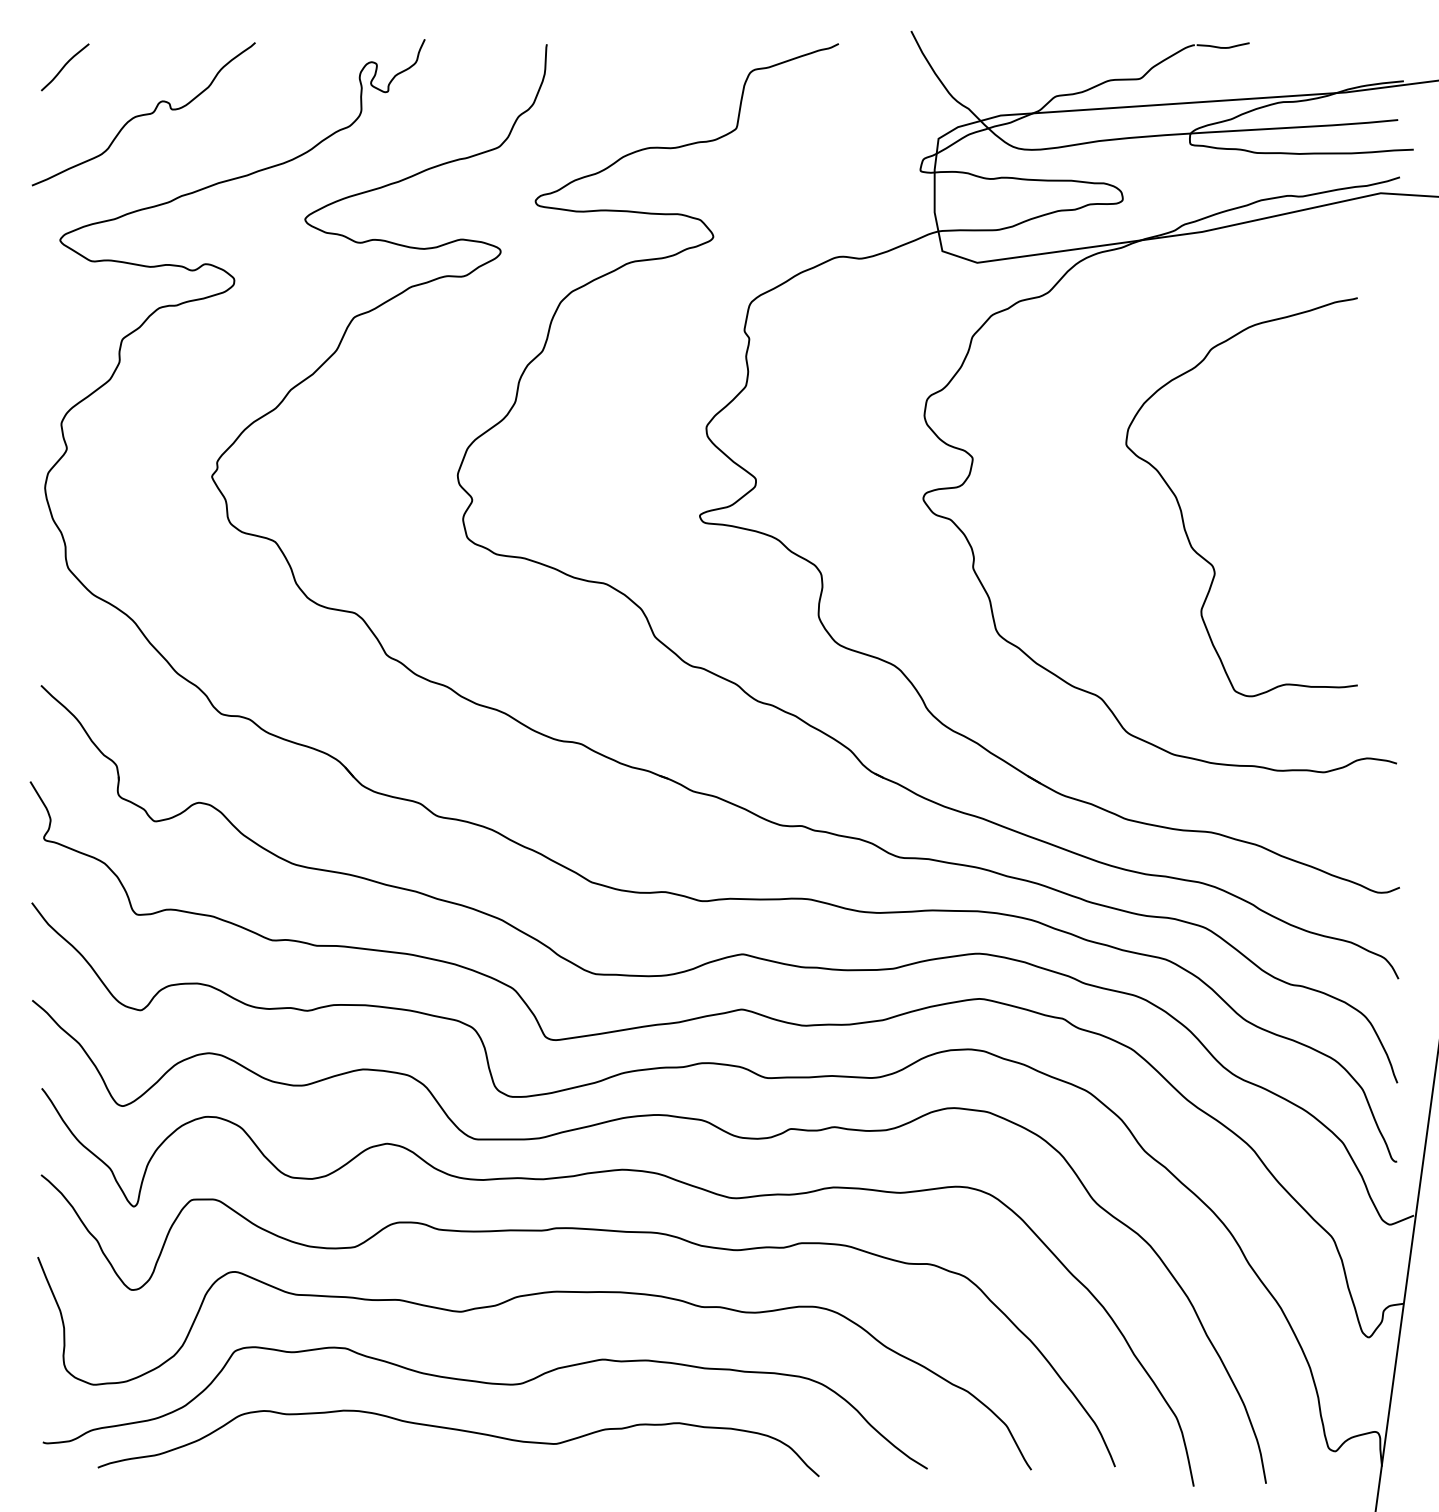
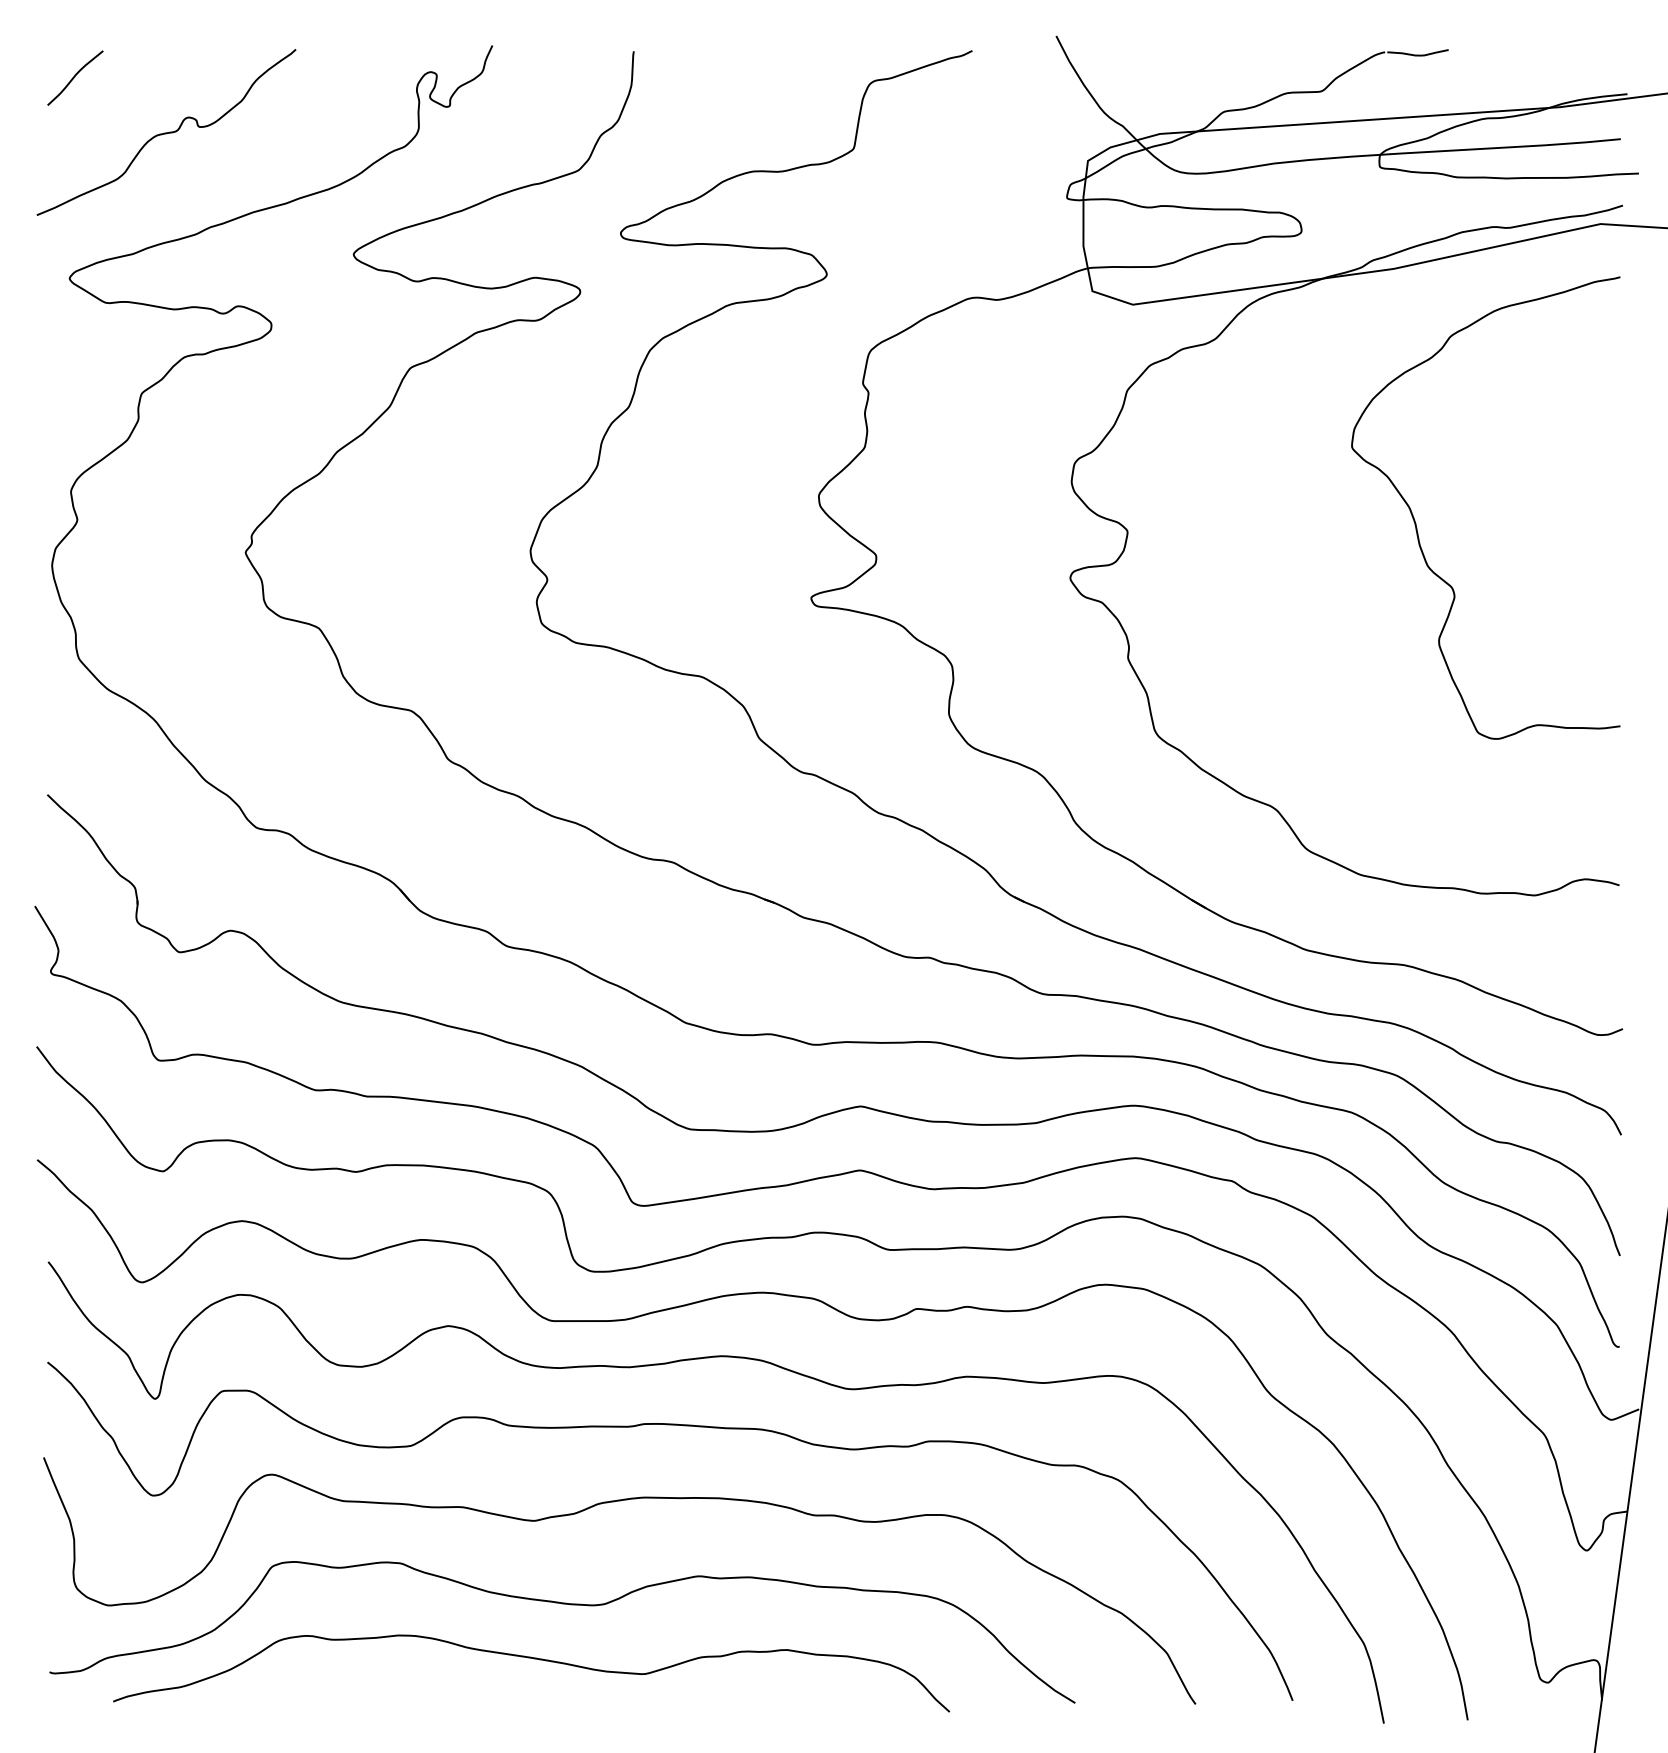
curve: (1182, 511) -> (1417, 524), moved

